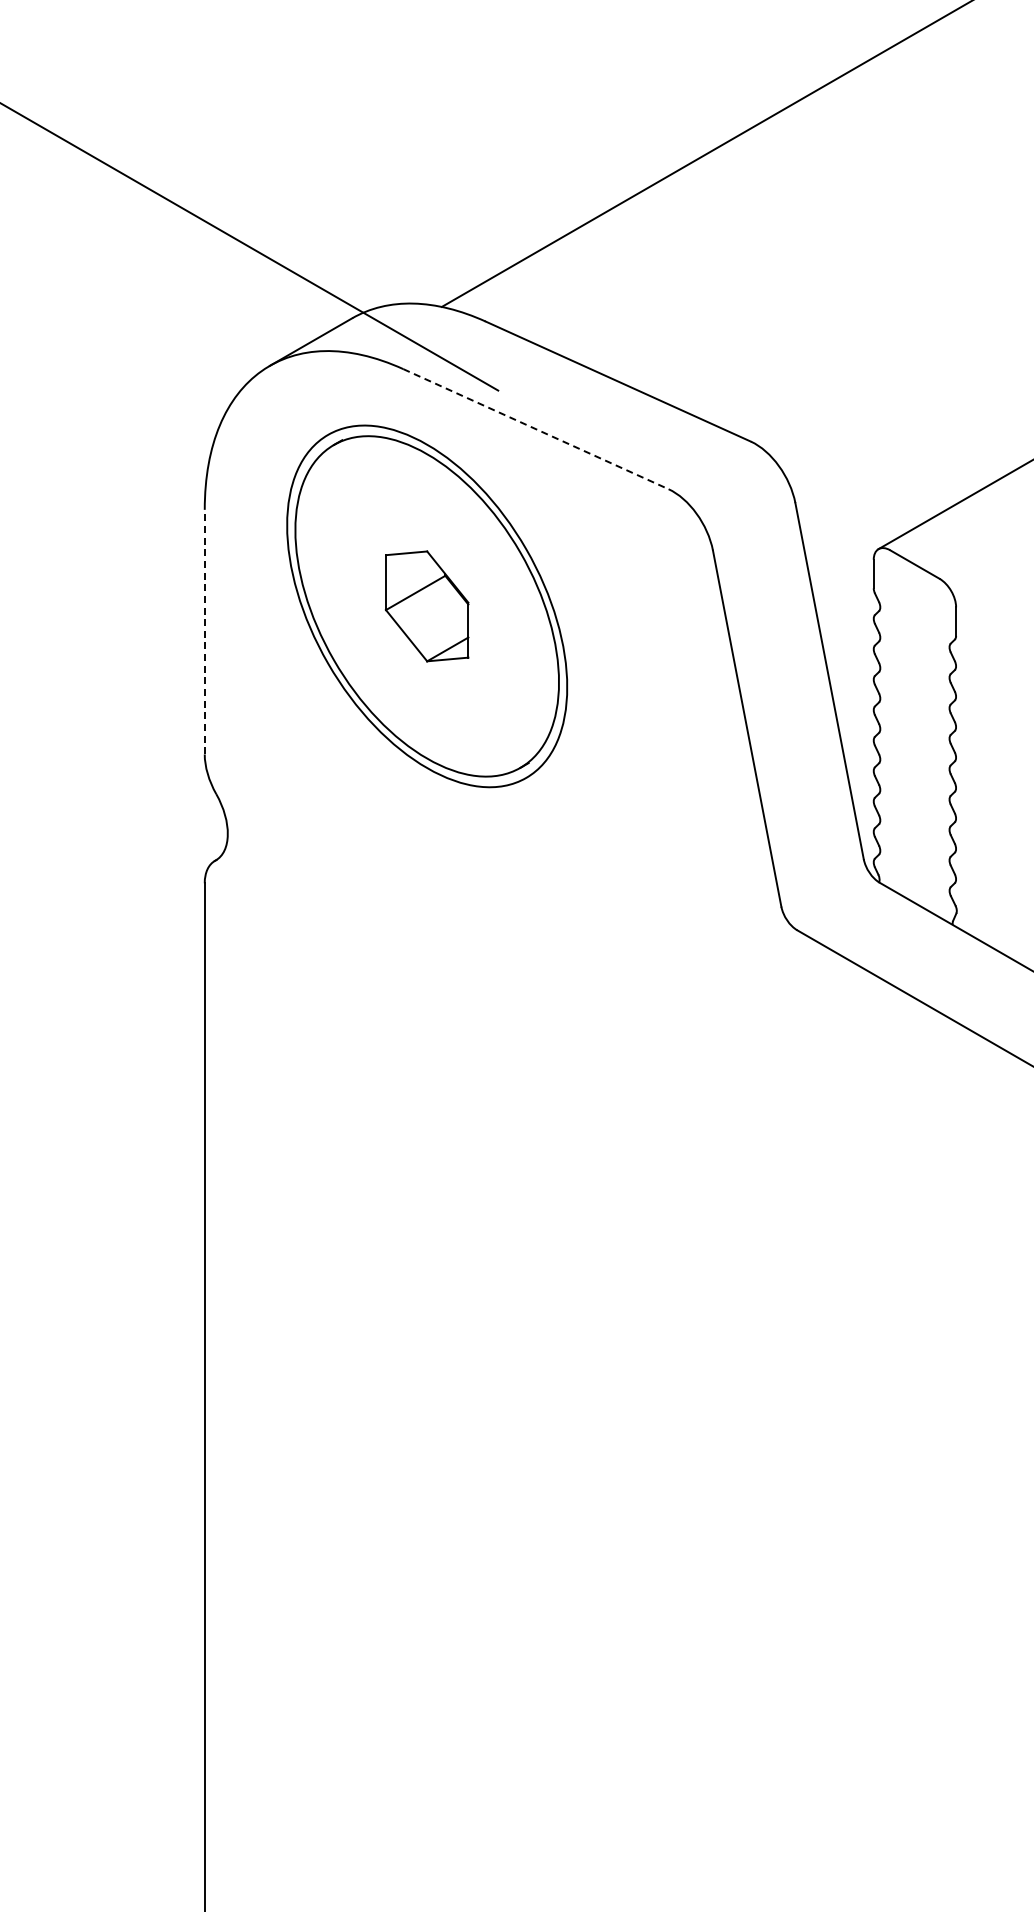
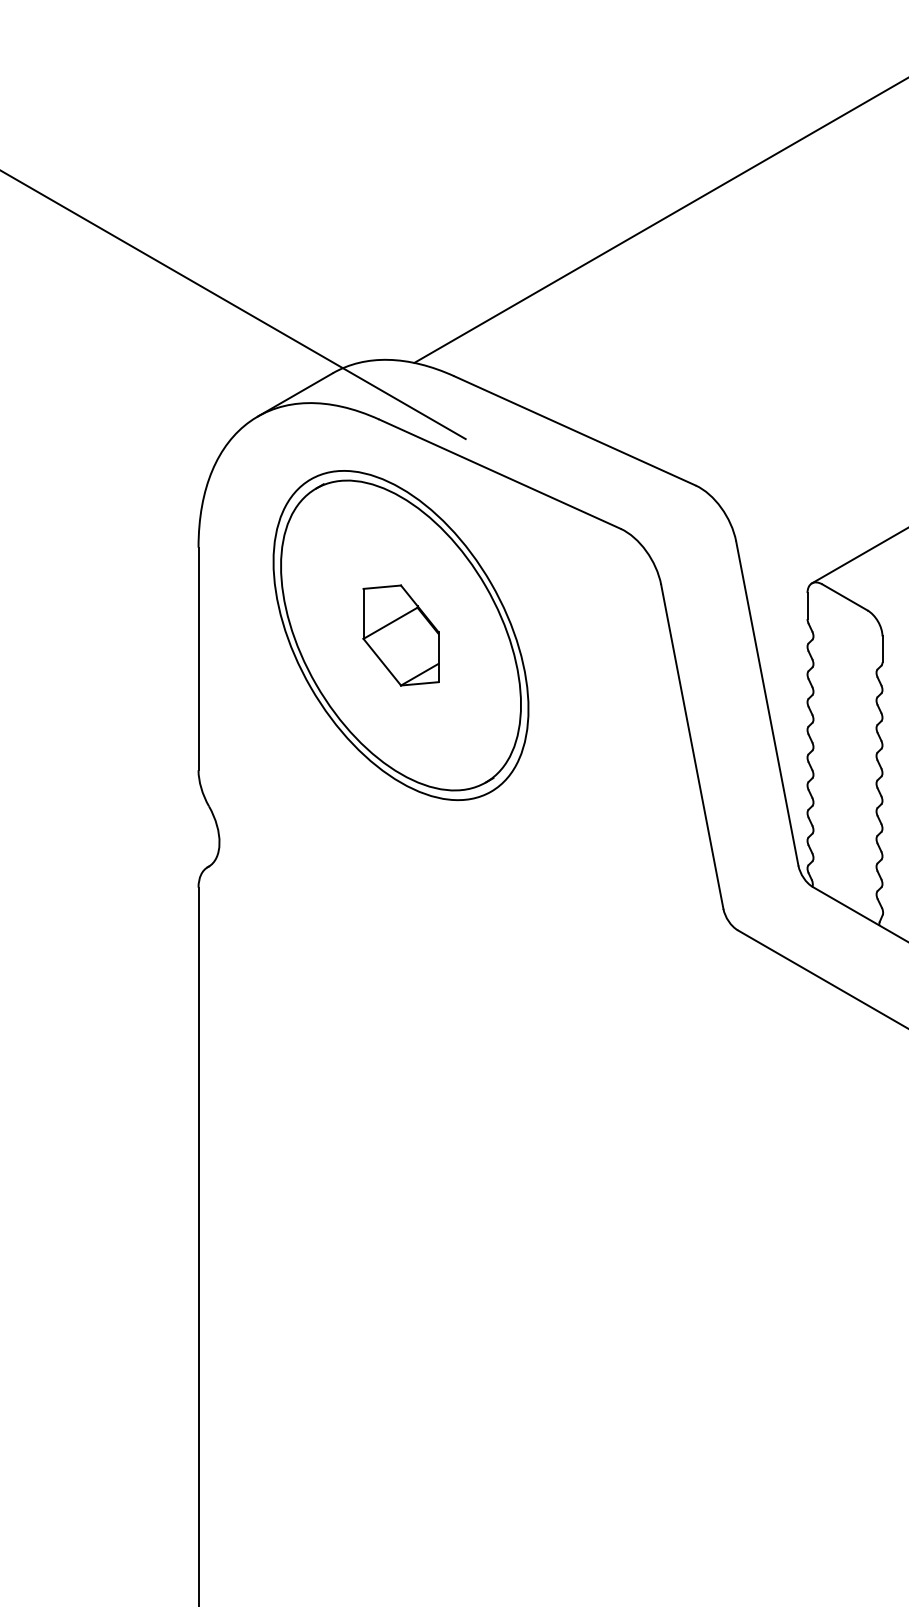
line: (535, 429) -> (499, 474), dashed -> solid
line: (204, 631) -> (198, 658), dashed -> solid

